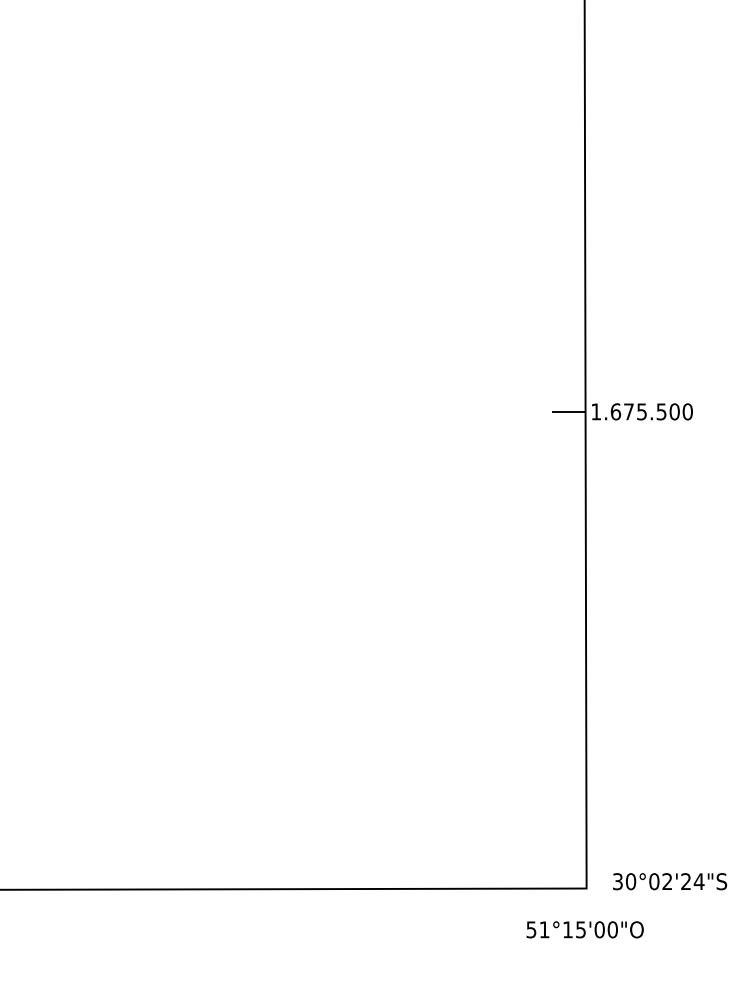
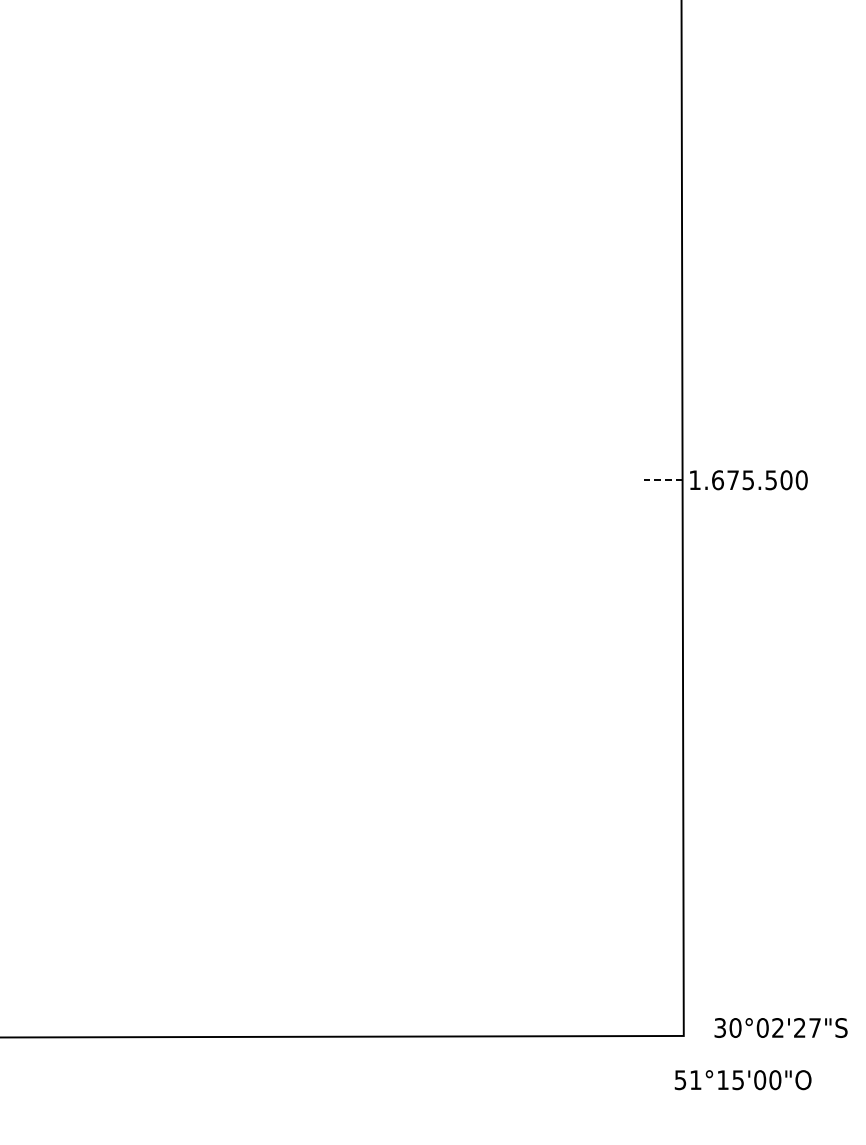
line: (568, 412) -> (662, 480), solid -> dashed
text: (698, 881) -> (814, 1027), 30°02'24"S -> 30°02'27"S
text: (584, 930) -> (742, 1080), moved

